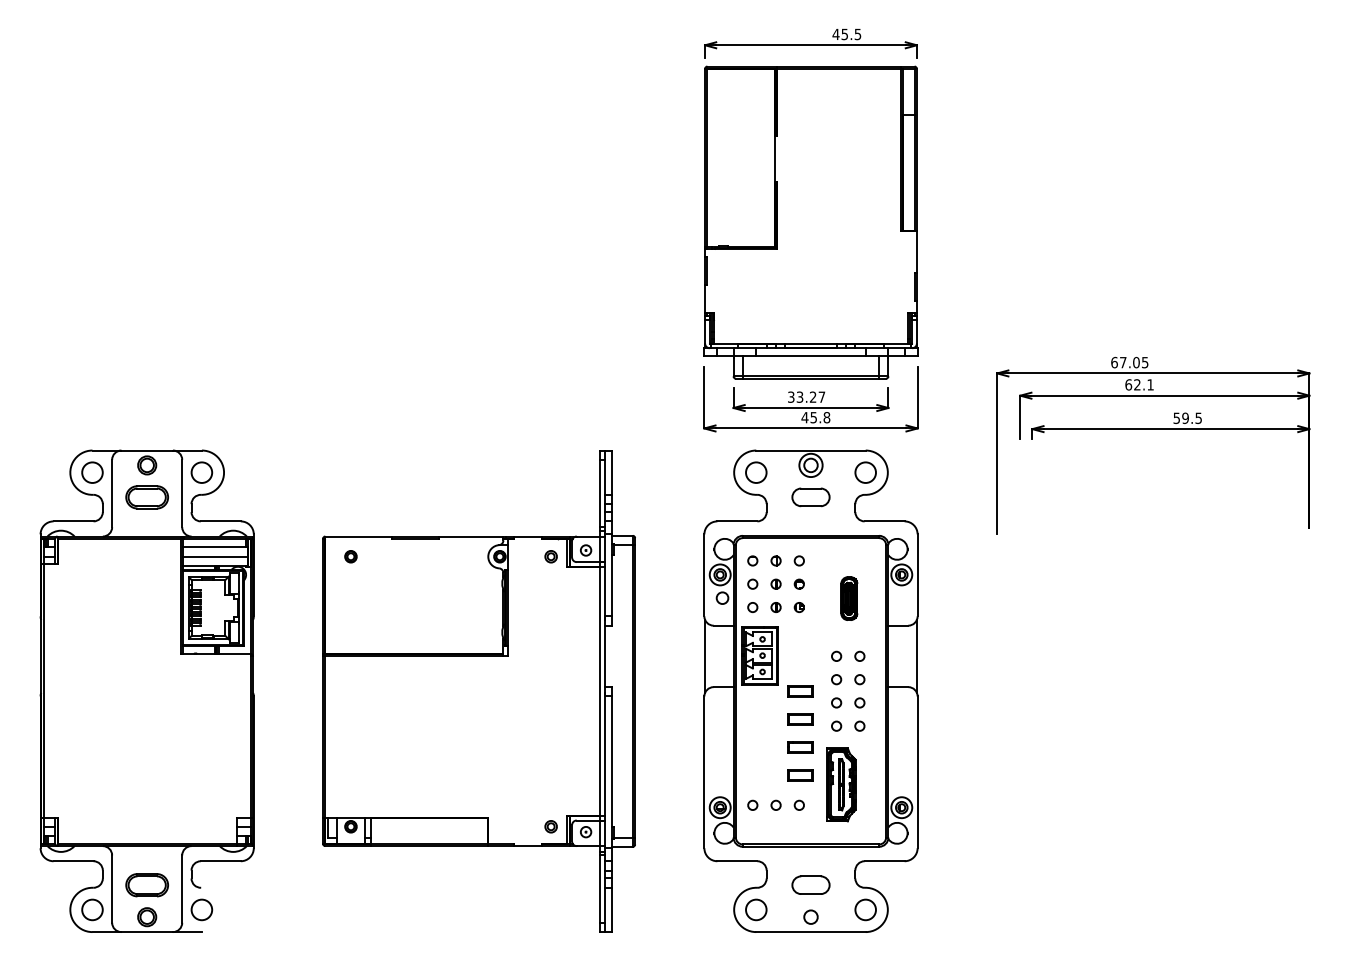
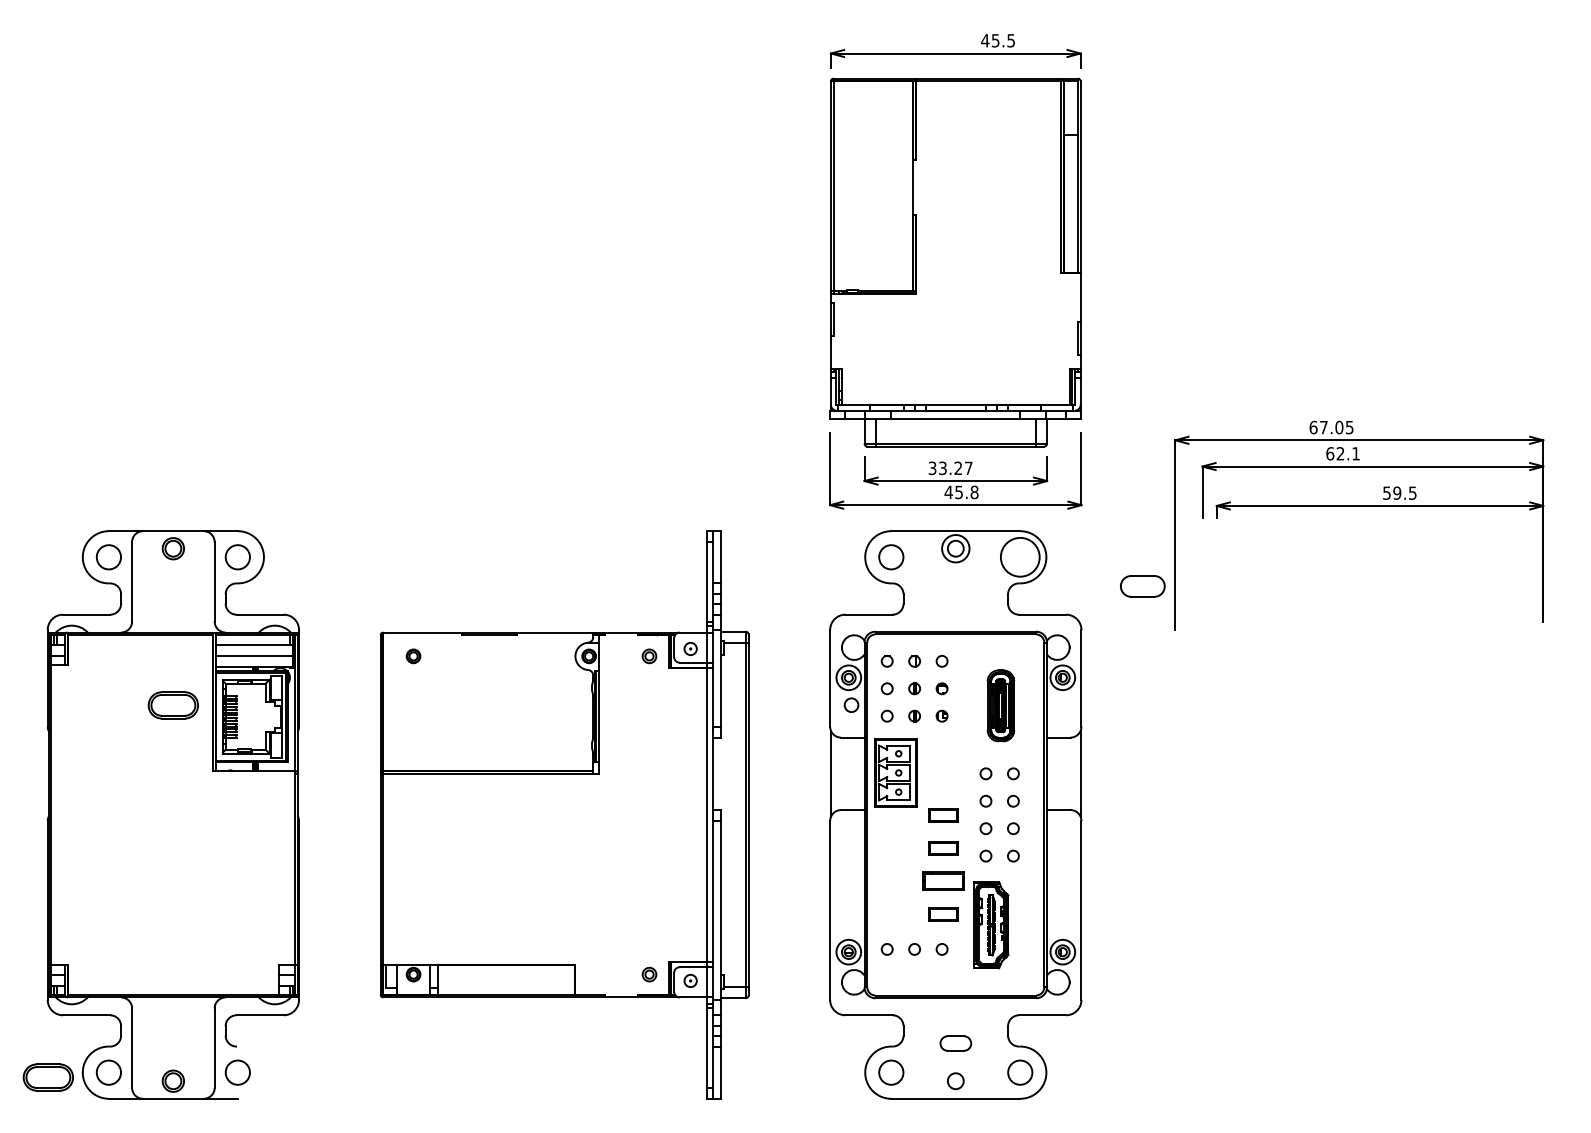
circle: (865, 472) -> (1020, 557), size x1.6
part: (146, 497) -> (172, 705), moved
part: (810, 497) -> (1142, 586), moved
part: (848, 598) -> (1000, 705), size x1.4
part: (800, 747) -> (943, 881), size x1.4
part: (146, 885) -> (47, 1077), moved
part: (810, 885) -> (955, 1043), size x0.7

